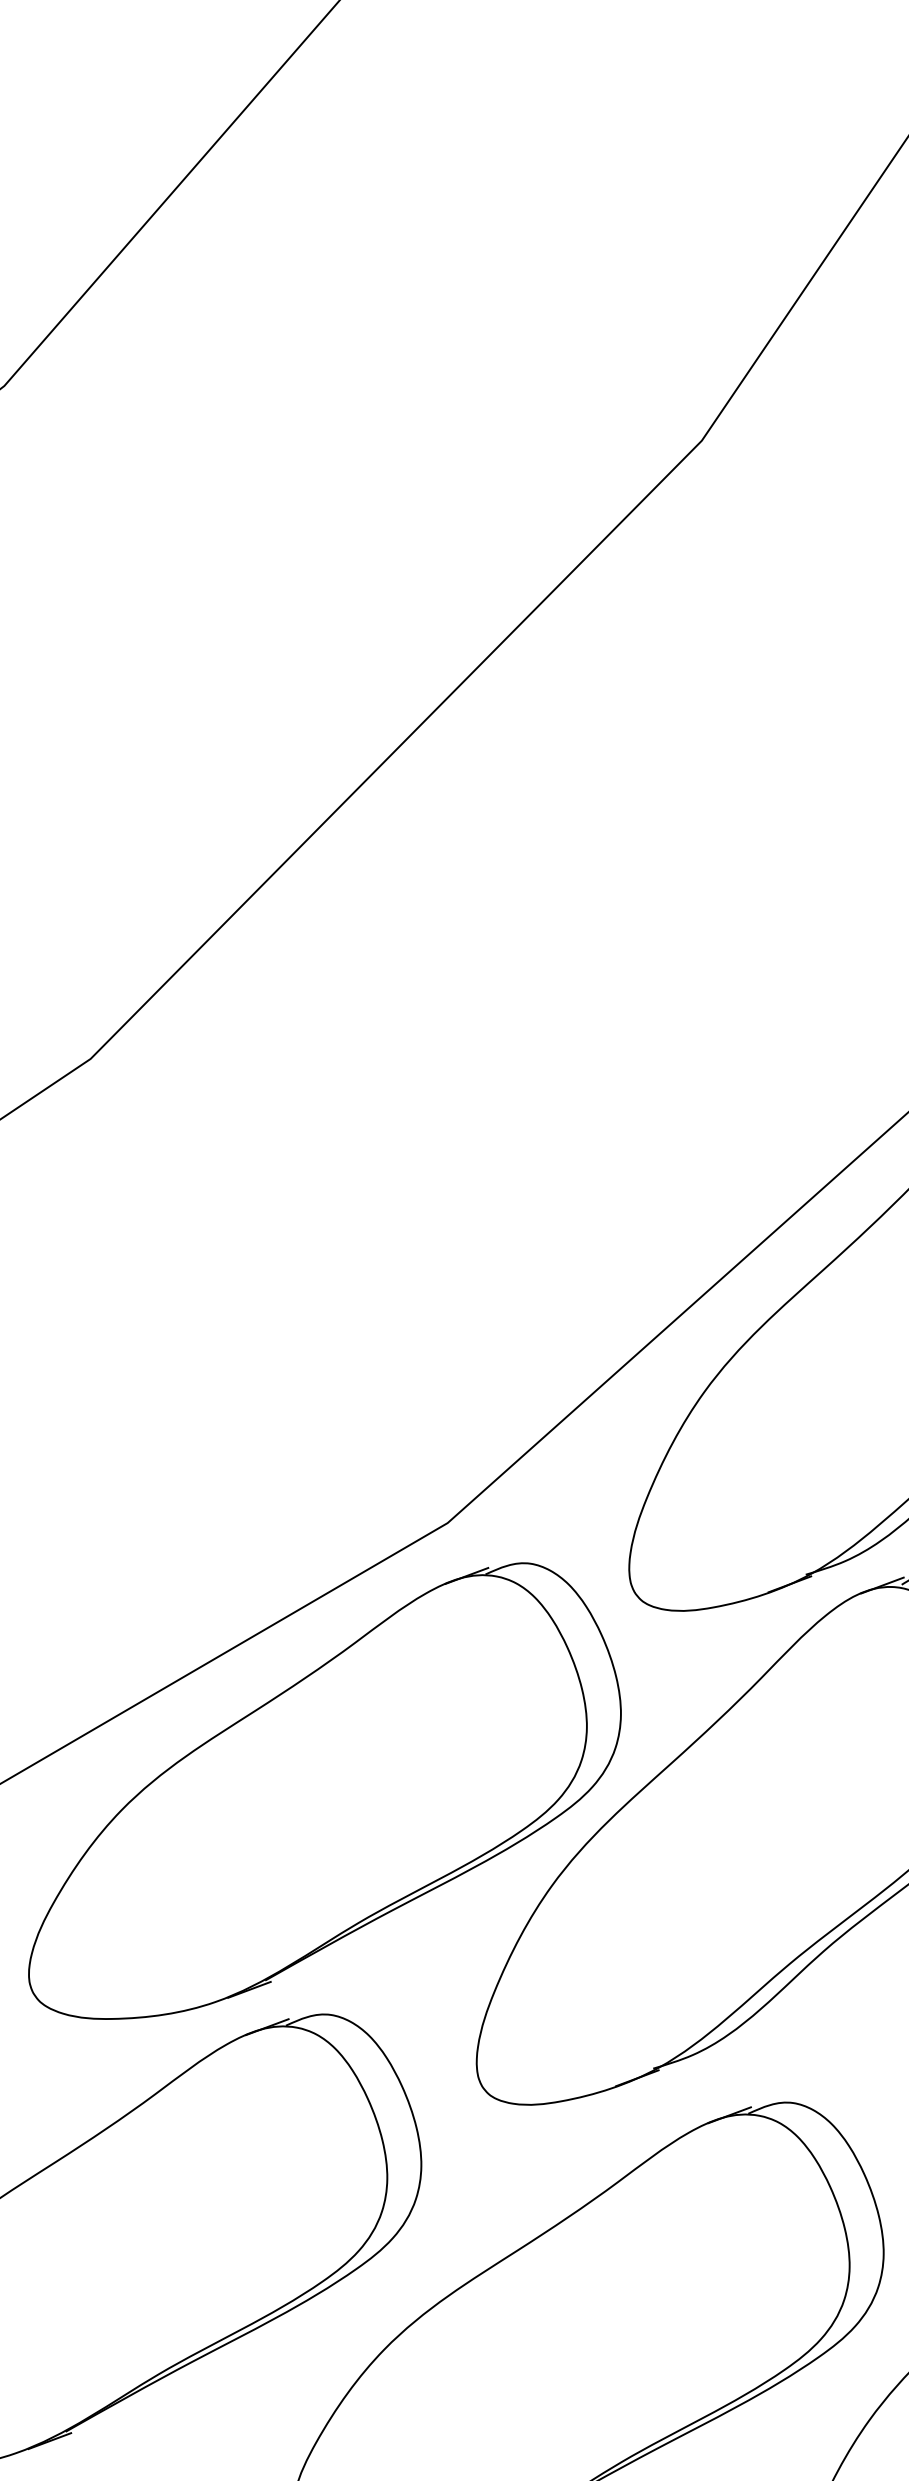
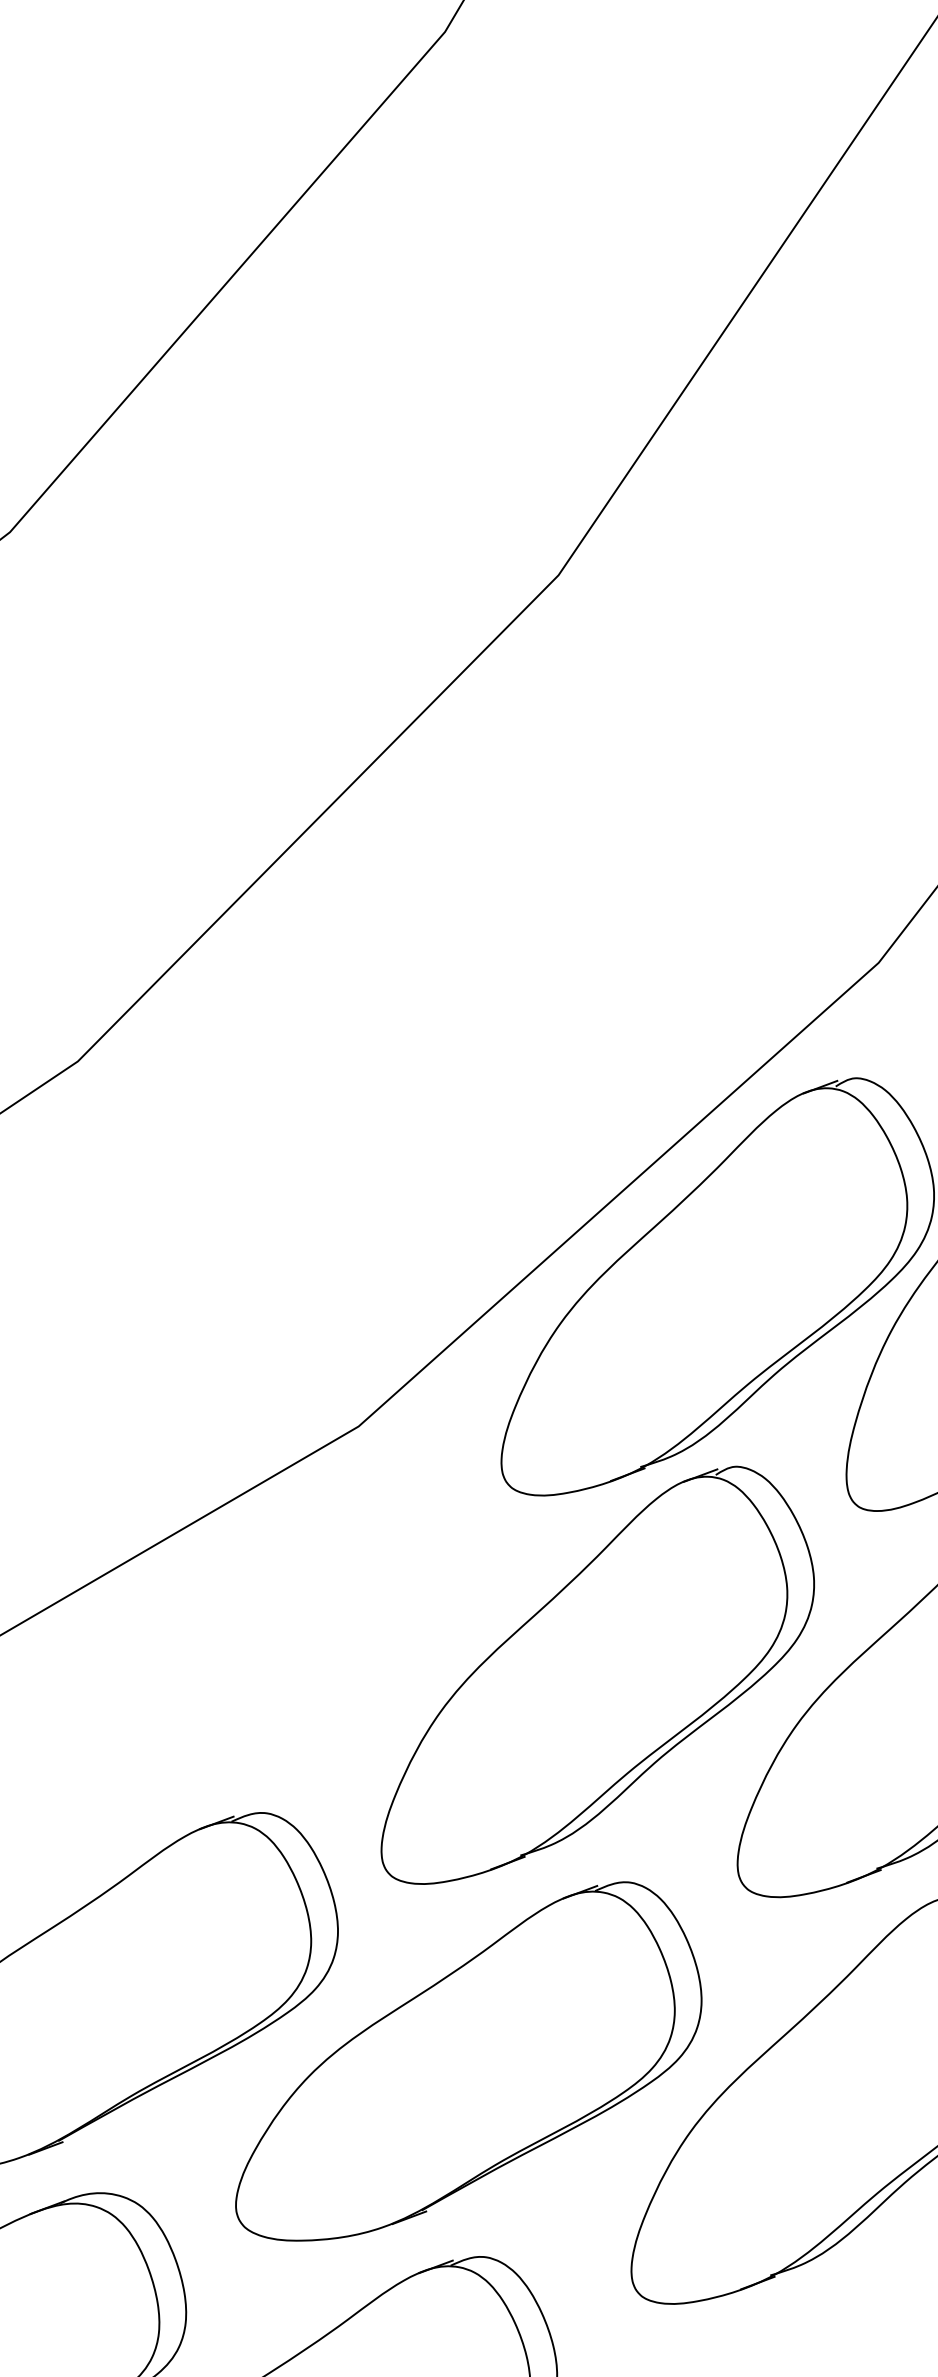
part: (324, 1791) -> (261, 1637), removed

